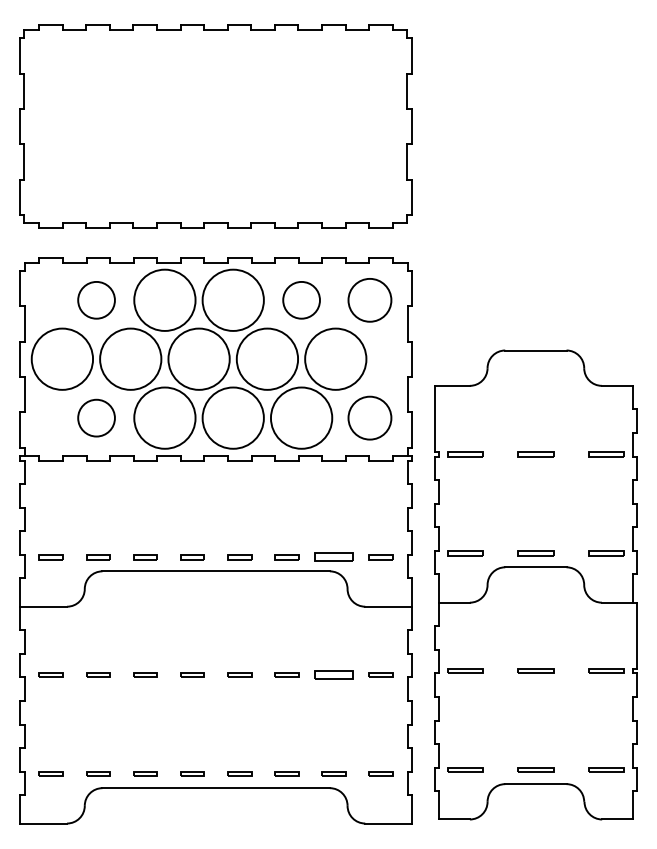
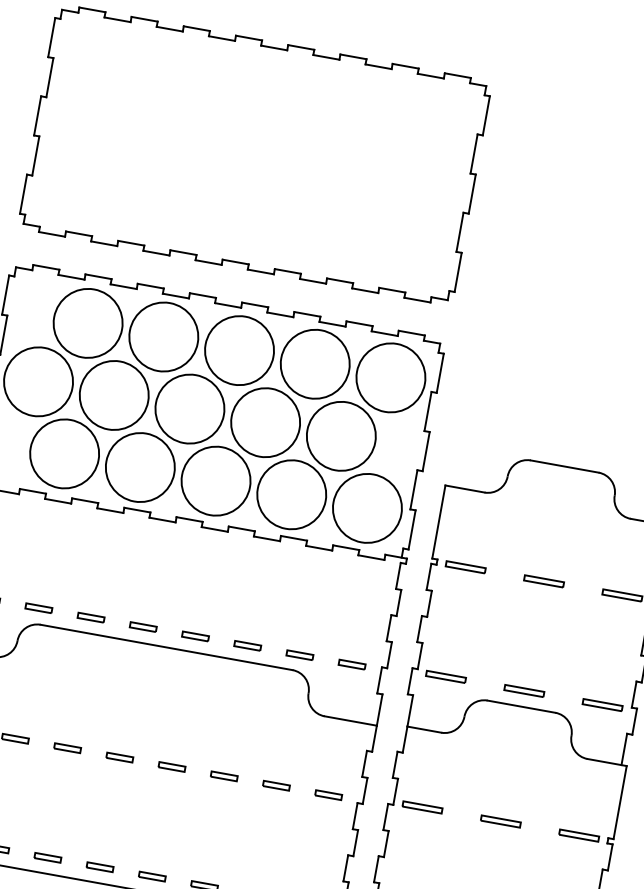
circle: (96, 299) -> (88, 322), size x1.67
circle: (301, 299) -> (315, 363), size x1.67
circle: (369, 299) -> (390, 376), size x1.43
circle: (96, 417) -> (64, 453), size x1.67
circle: (369, 417) -> (367, 507), size x1.43
part: (333, 557) -> (299, 655), size x0.62
part: (333, 674) -> (275, 785), size x0.62

